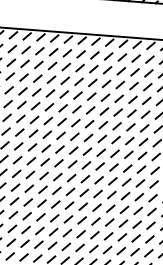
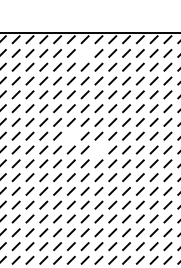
line: (66, 52) -> (84, 52), removed
line: (46, 133) -> (70, 135), removed
line: (73, 150) -> (98, 149), removed

